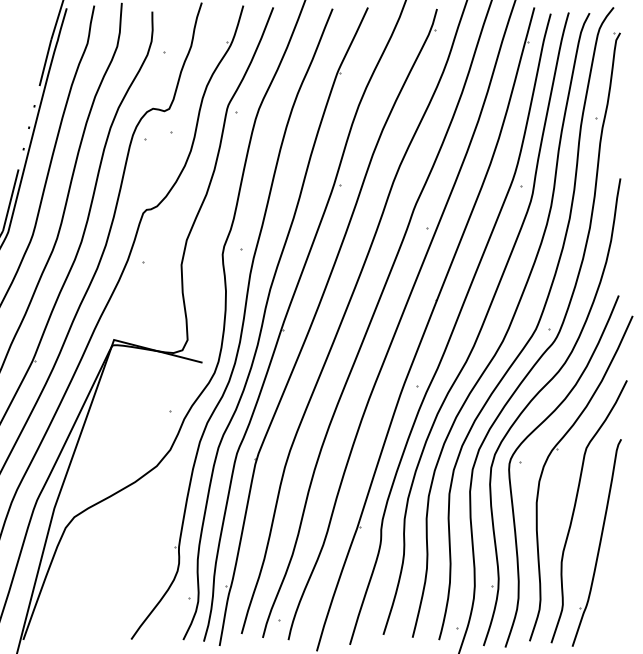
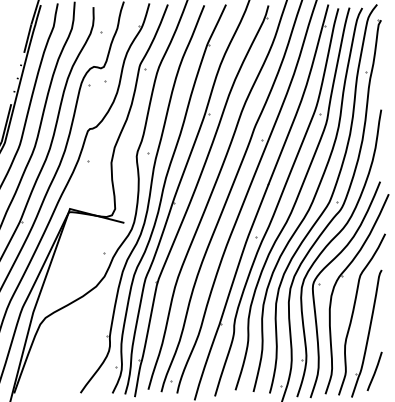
line: (609, 604) -> (374, 371), added

